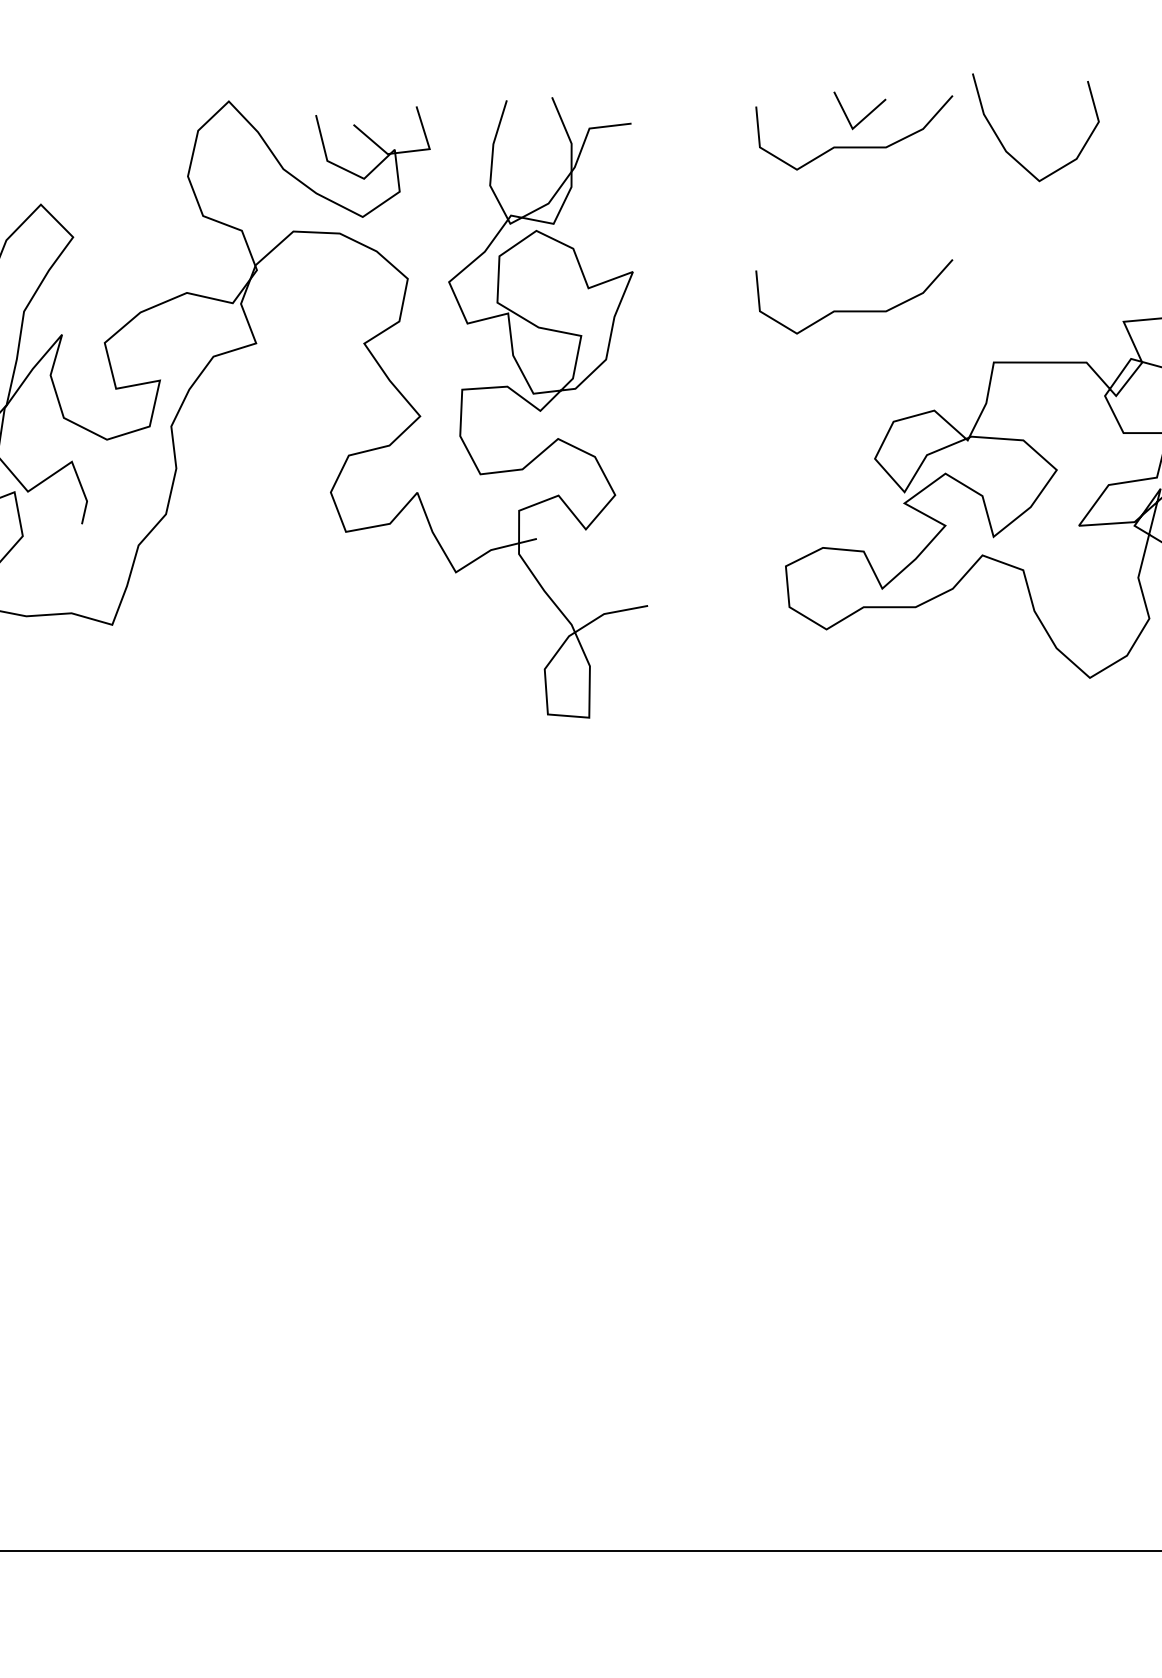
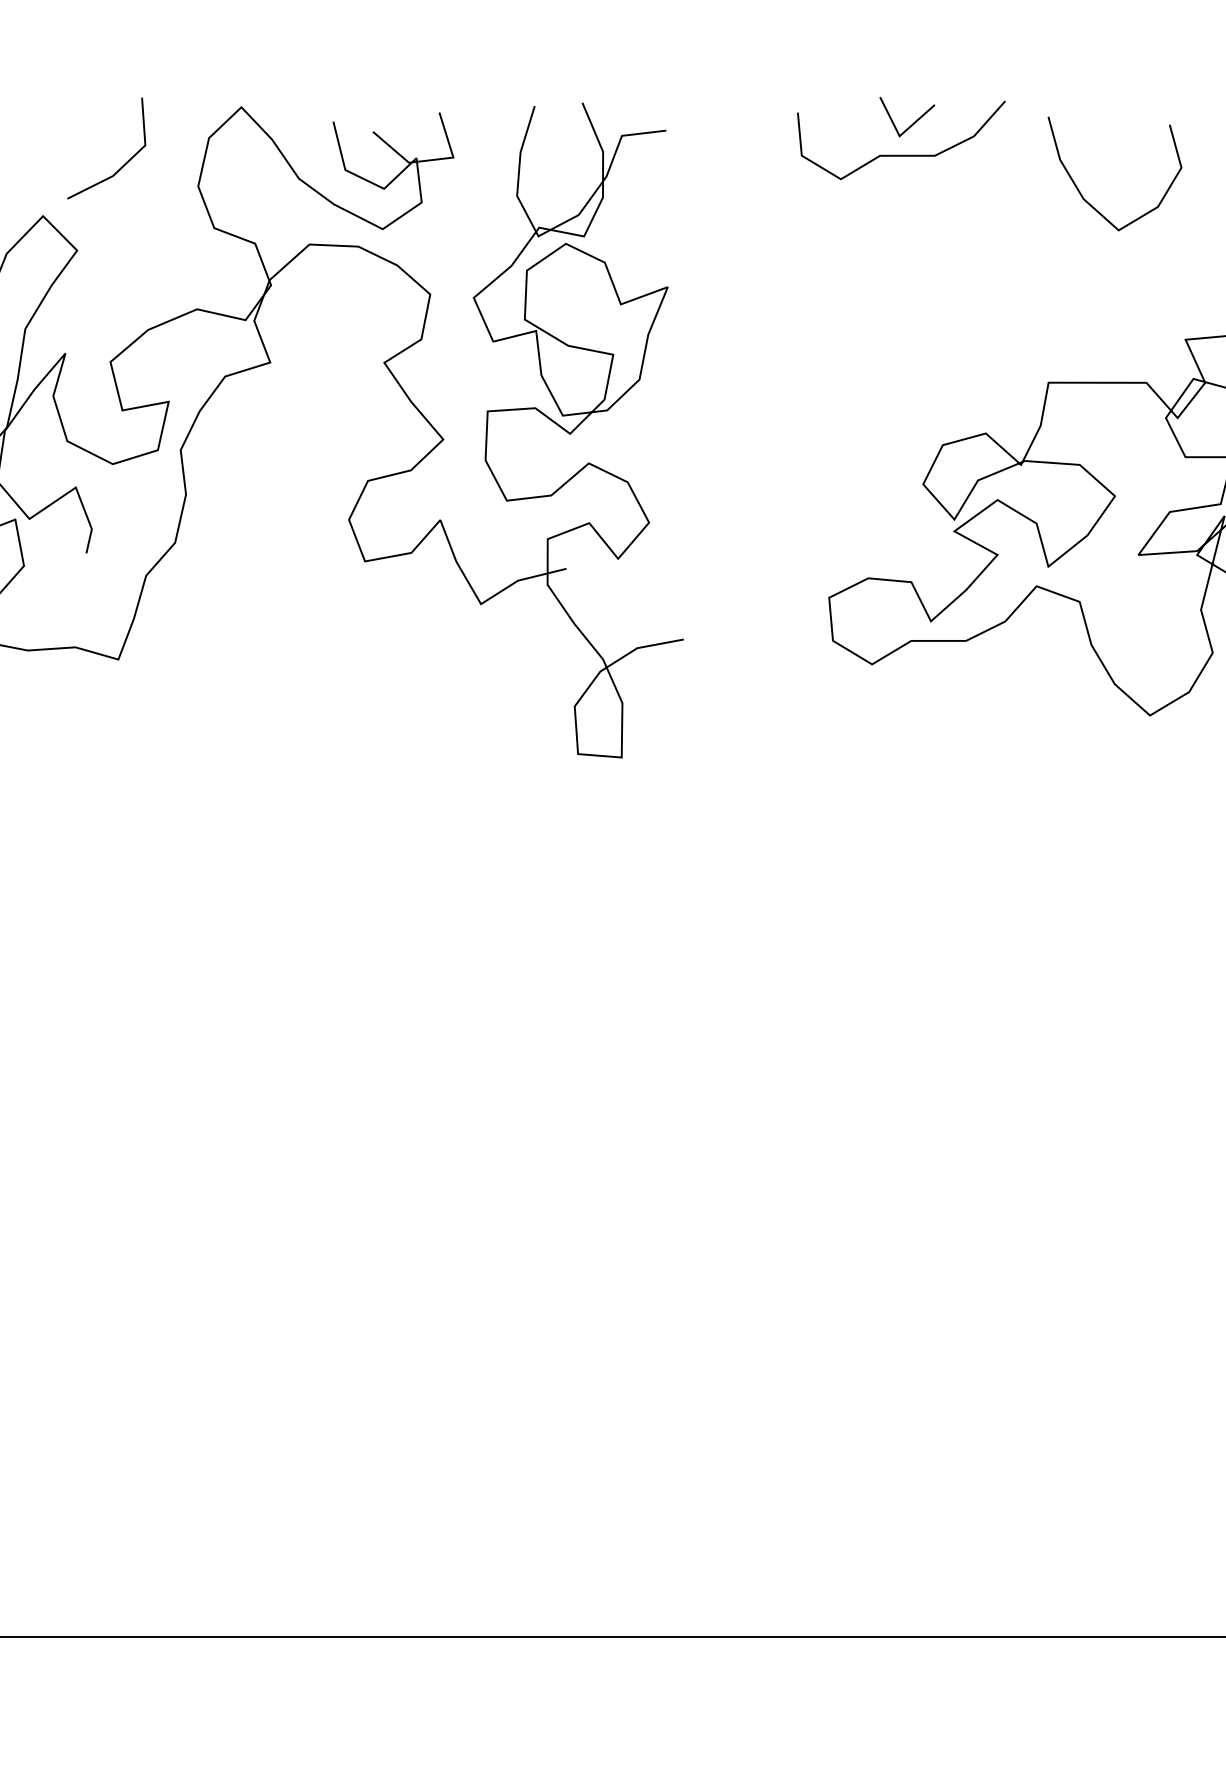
line: (117, 155) -> (123, 164), added
curve: (1012, 155) -> (1090, 203), moved
curve: (854, 310) -> (901, 327), removed

